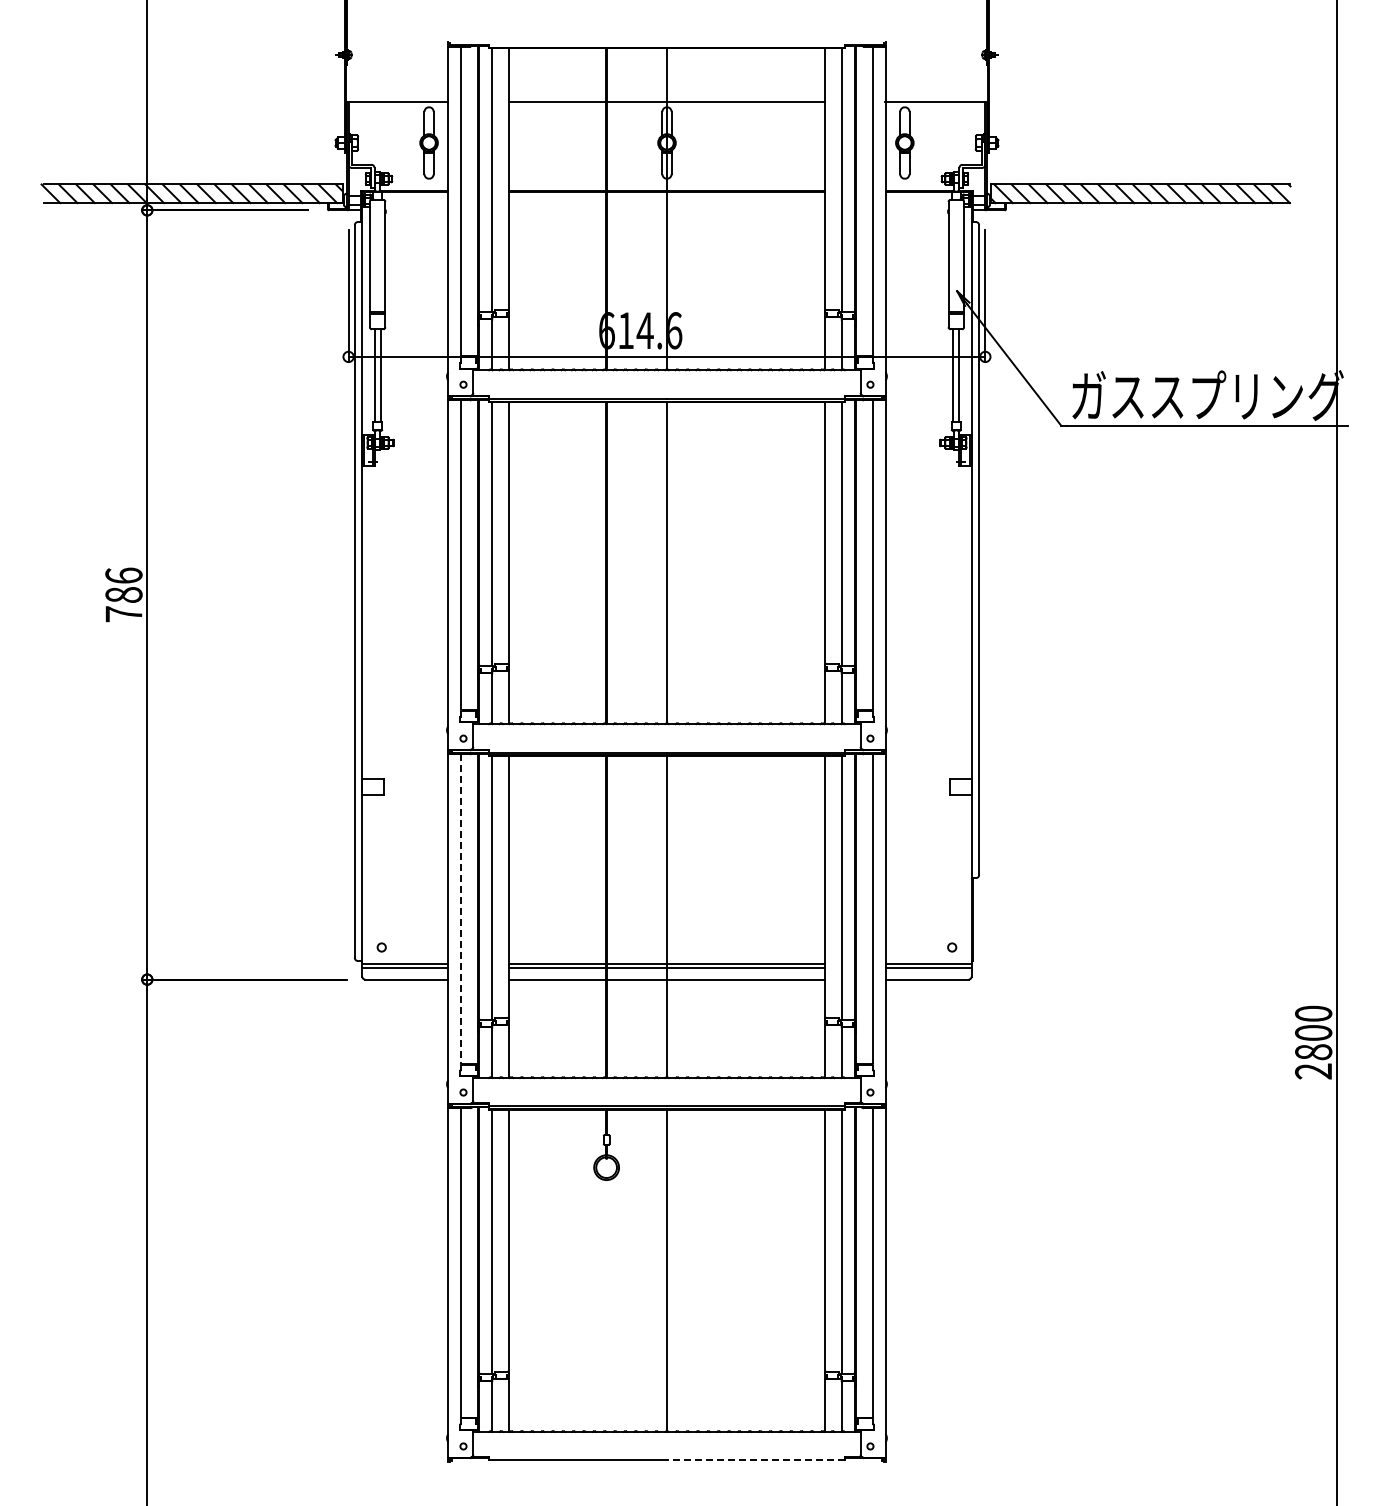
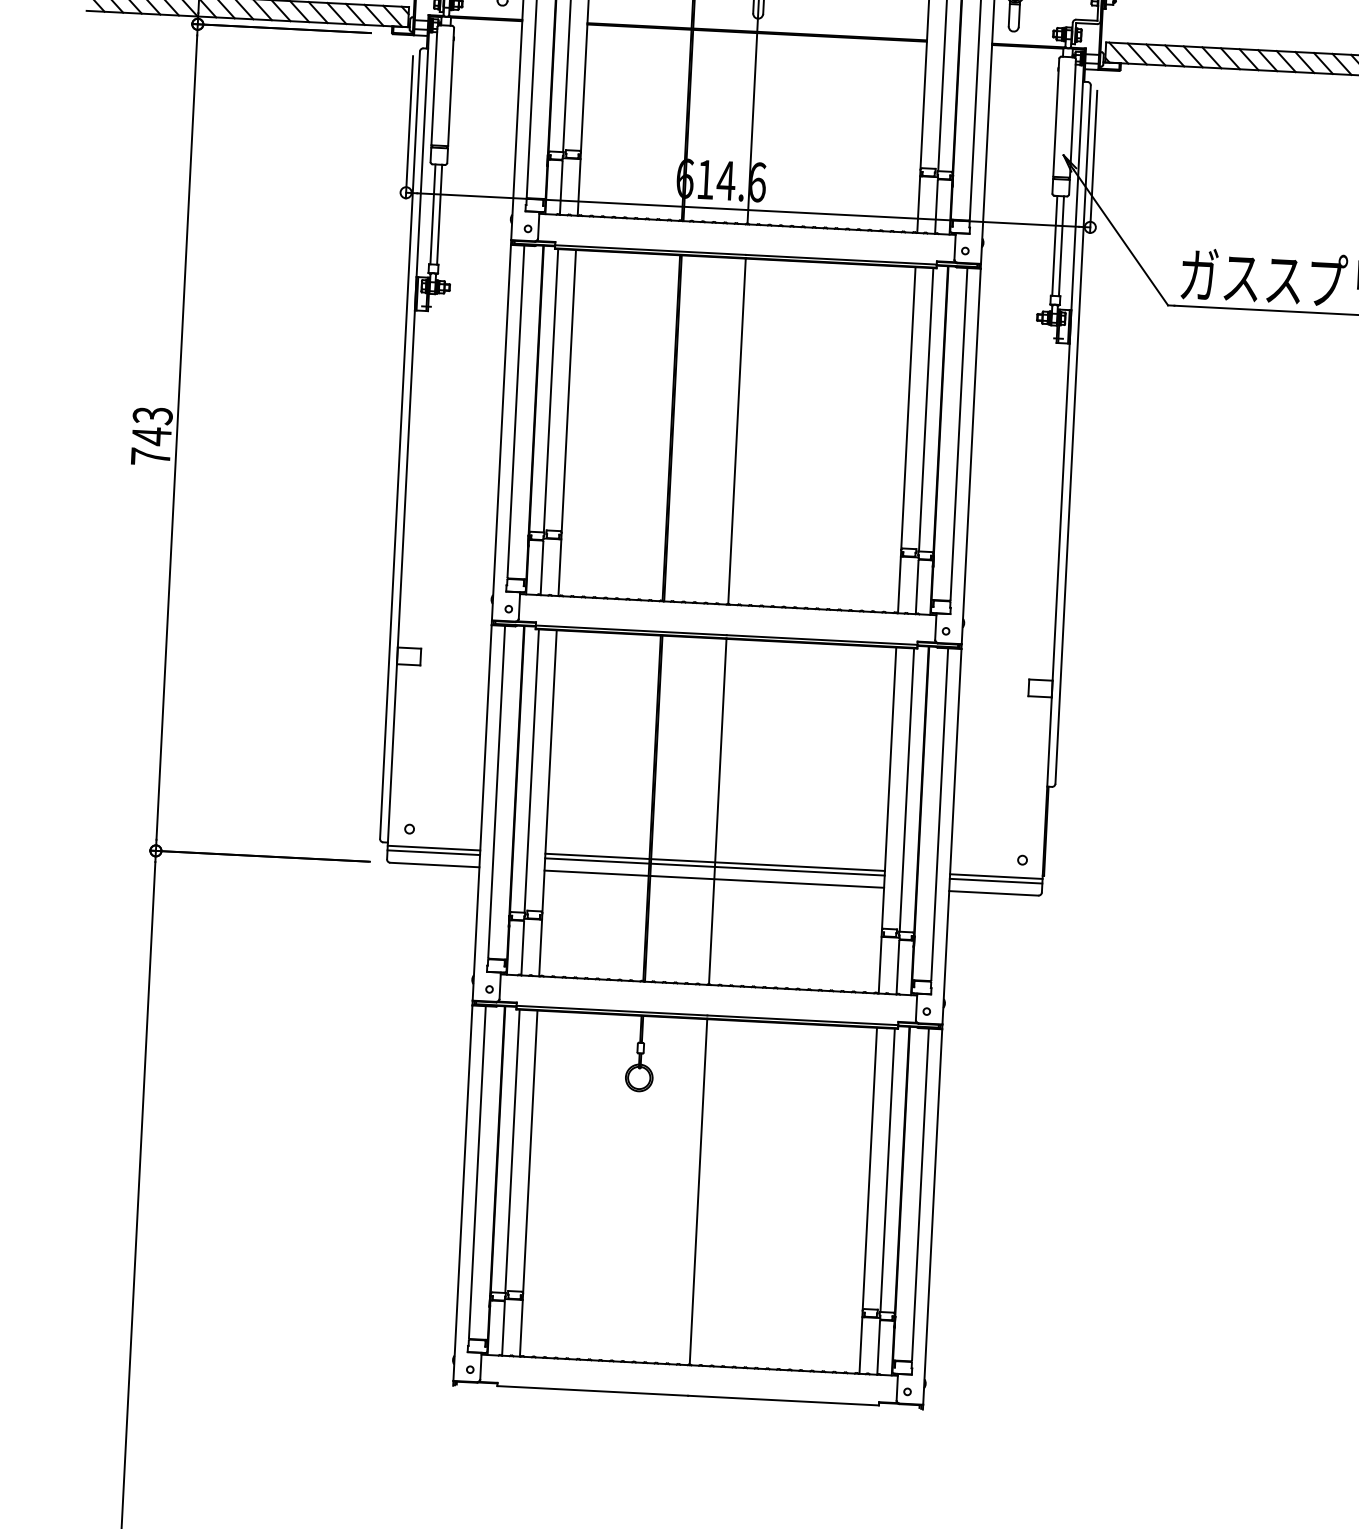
text: (123, 585) -> (151, 426), 786 -> 743
line: (460, 909) -> (496, 792), dashed -> solid
line: (755, 1460) -> (783, 1400), dashed -> solid

